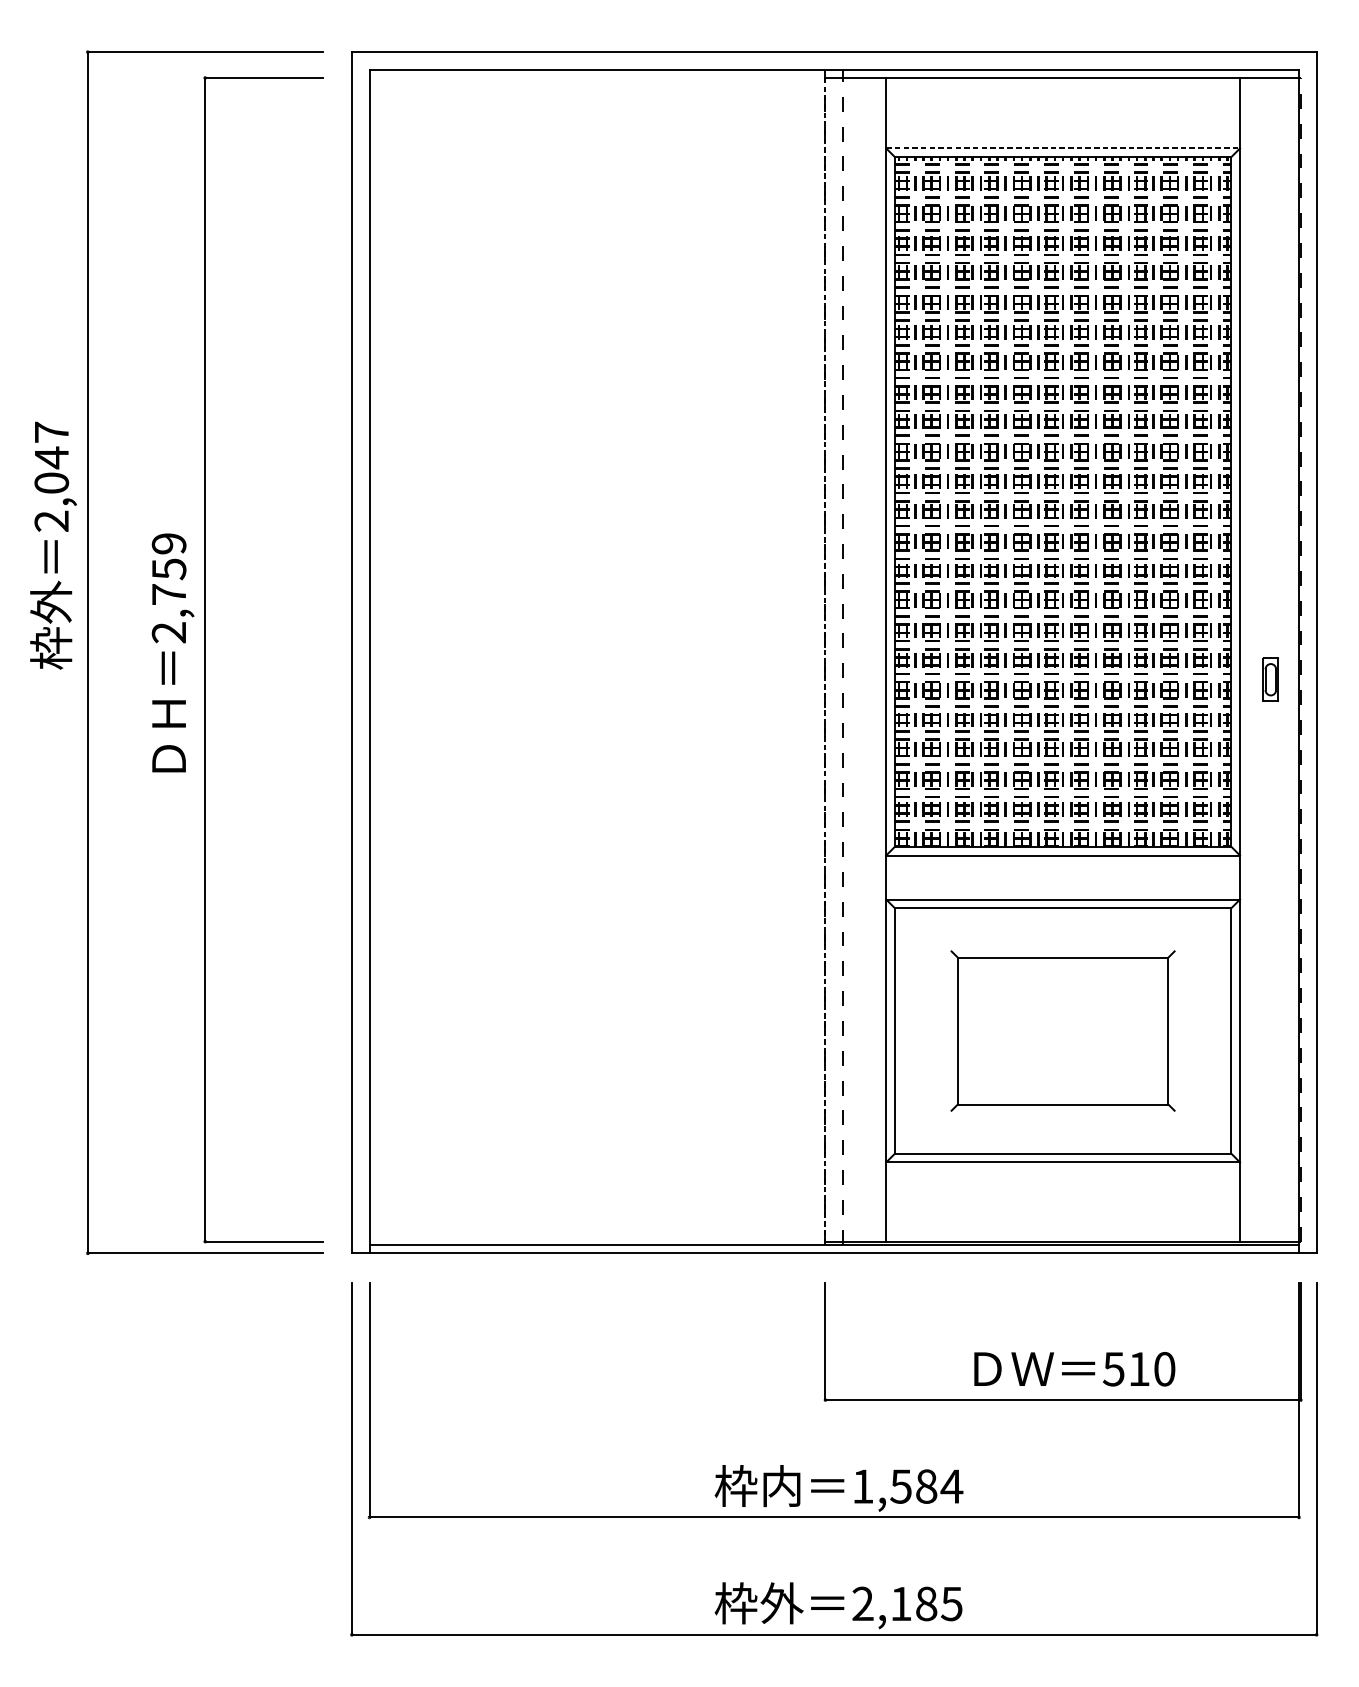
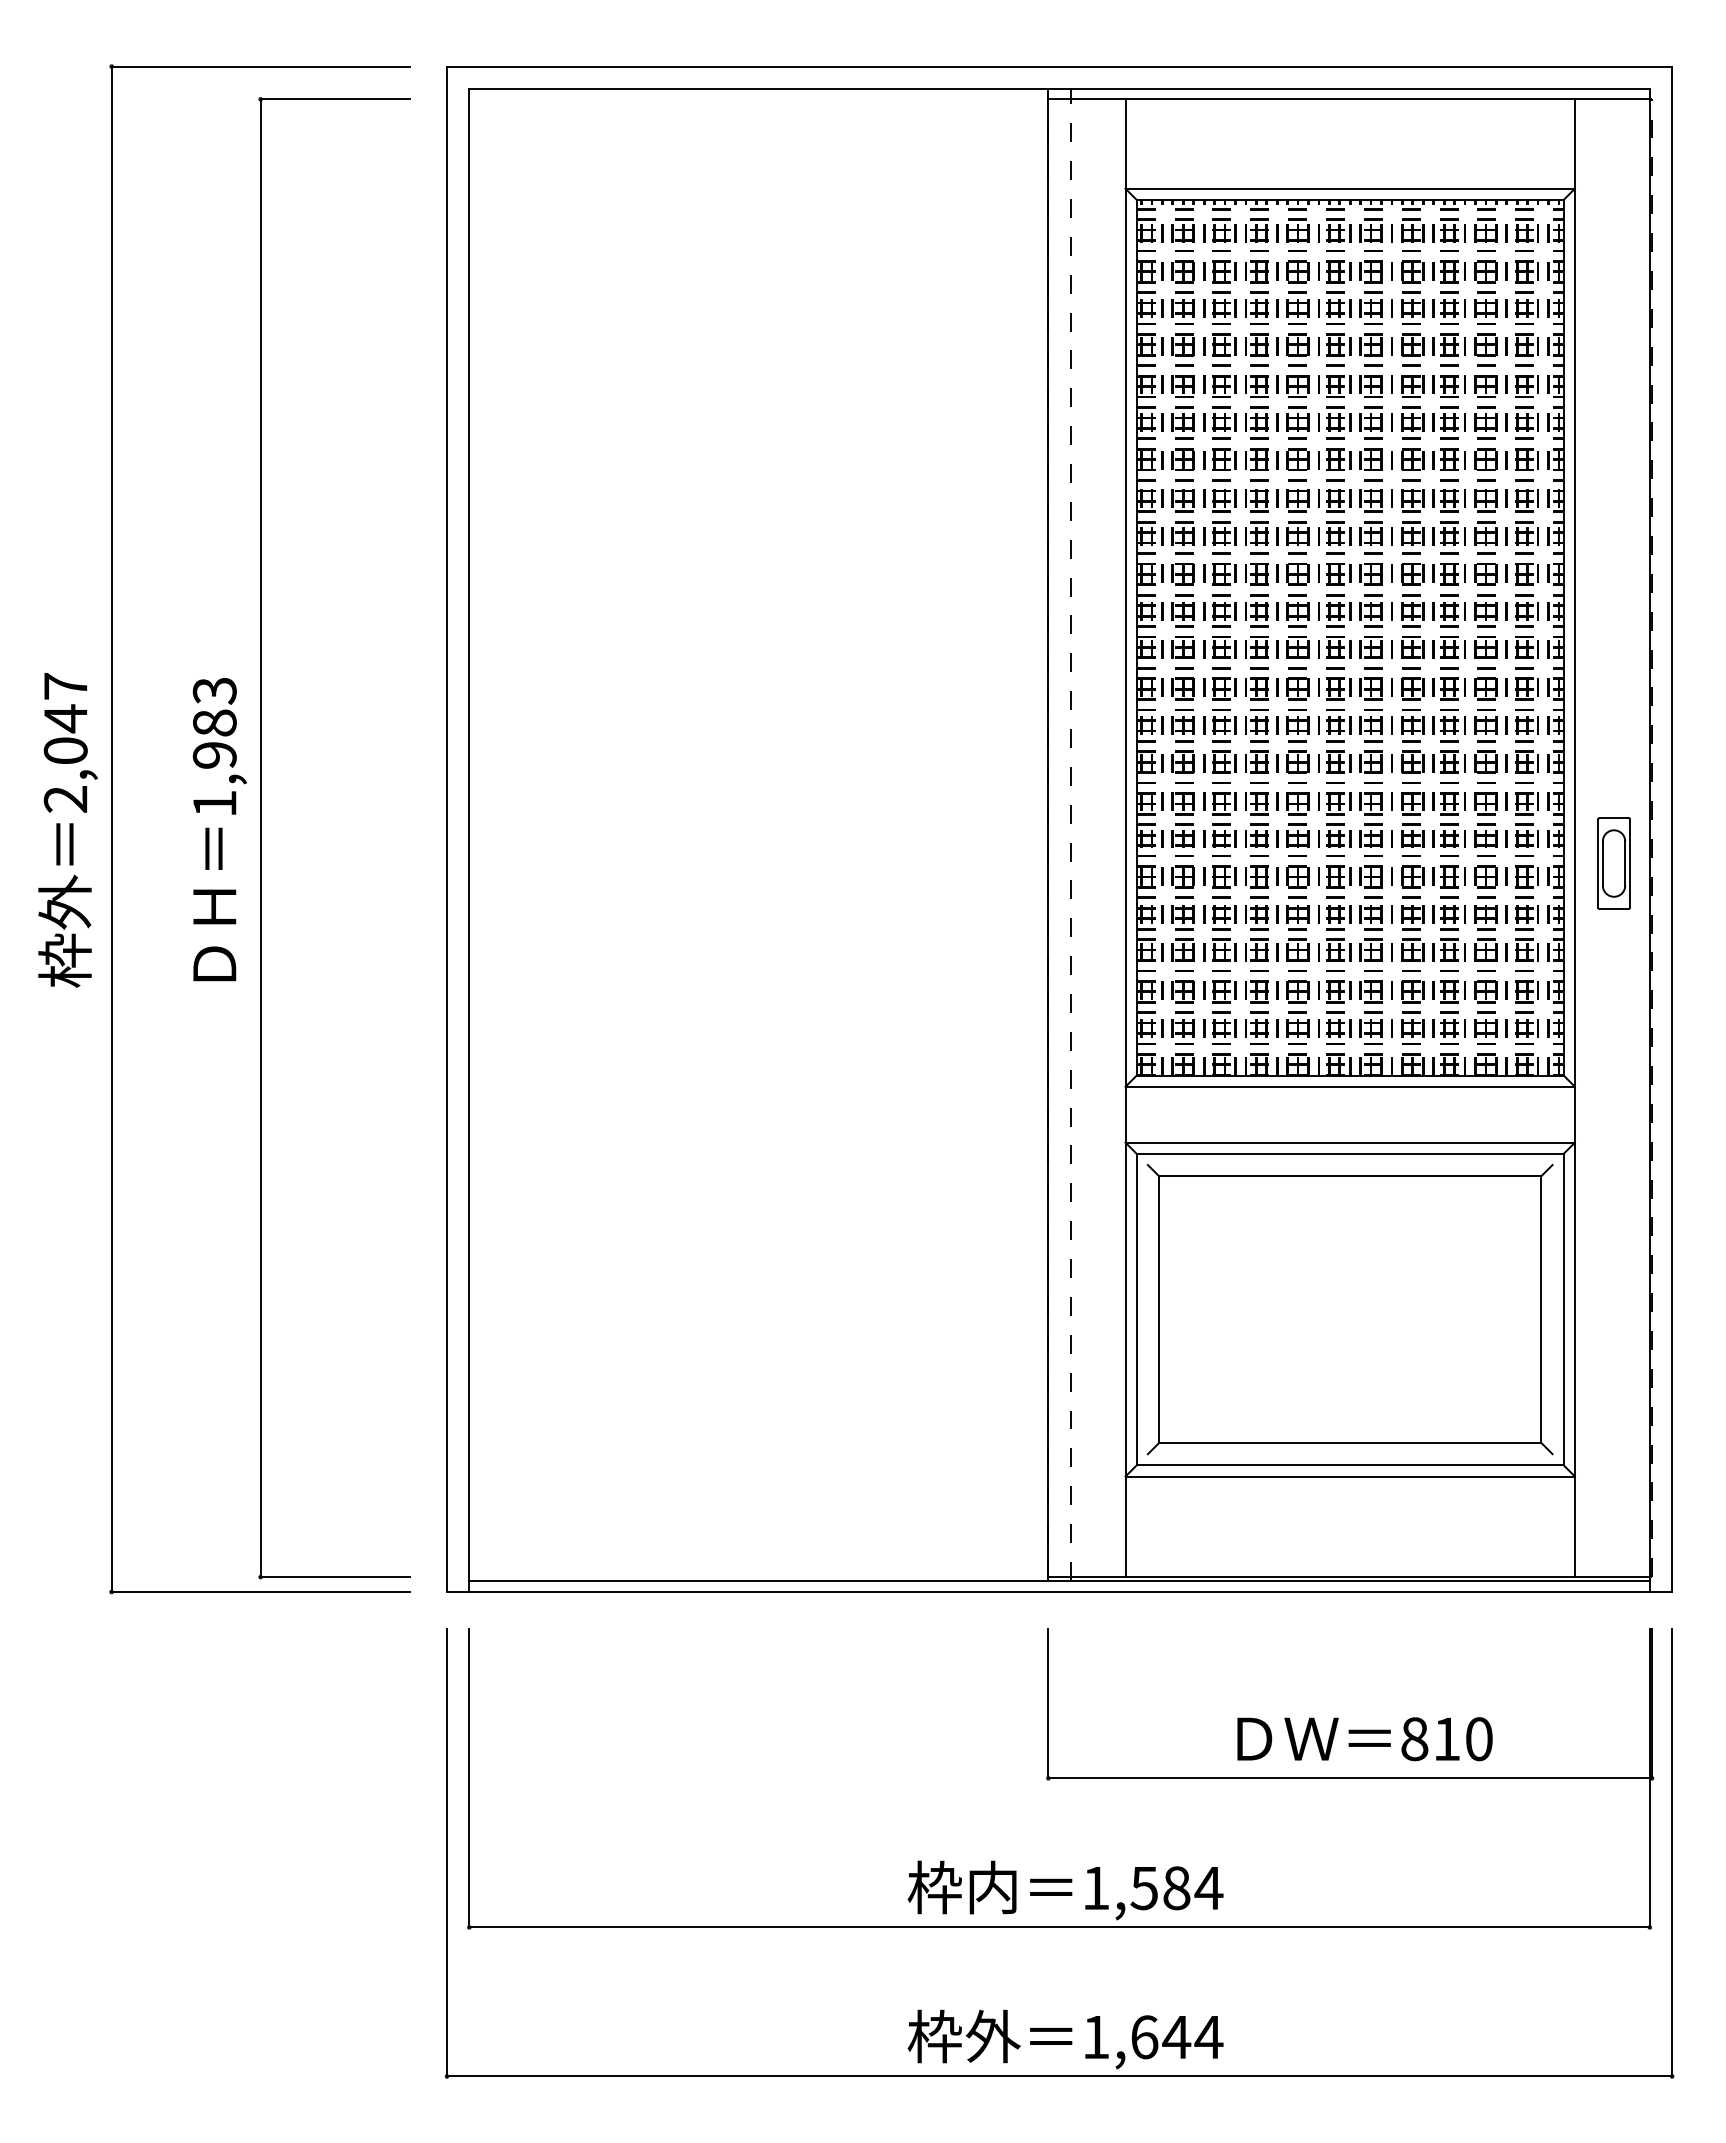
line: (1063, 148) -> (1350, 188), dashed -> solid
text: (53, 545) -> (67, 830), moved
text: (168, 588) -> (214, 747), 2,759 -> 1,983
line: (825, 660) -> (1048, 838), dashed -> solid
part: (1270, 679) -> (1613, 863), size x1.67
part: (1062, 1030) -> (1349, 1309), size x1.43
text: (1113, 1369) -> (1414, 1739), 510 -> 810
text: (907, 1604) -> (1152, 2037), 2,185 -> 1,644

